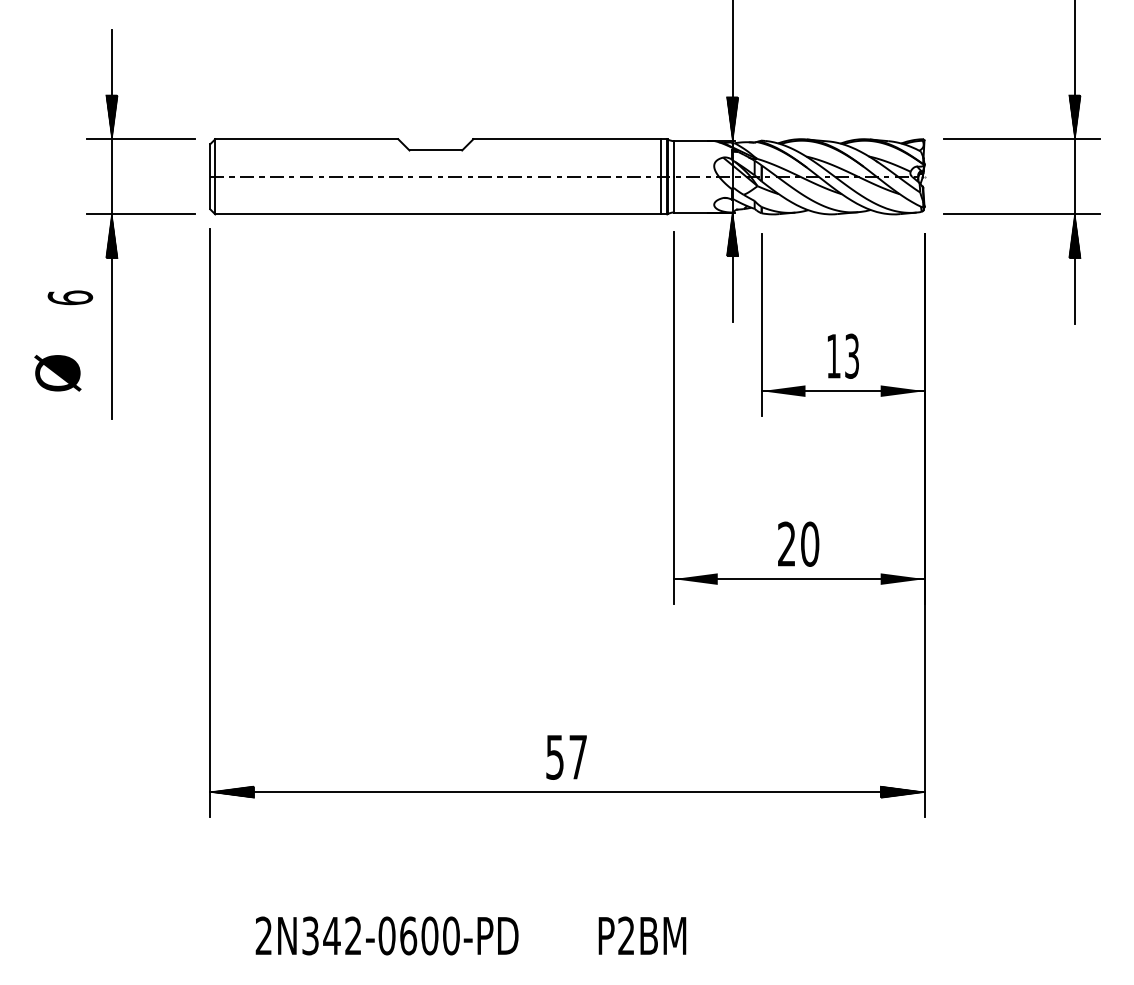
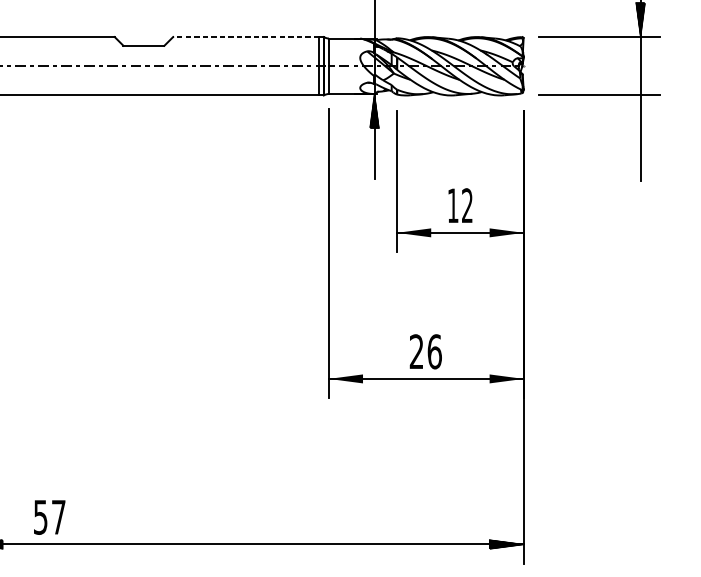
hatch: (732, 118) -> (374, 20), removed
line: (567, 139) -> (246, 37), solid -> dashed
hatch: (1074, 236) -> (640, 112), removed
text: (851, 356) -> (466, 205), 13 -> 12
text: (810, 543) -> (435, 351), 20 -> 26
text: (566, 757) -> (49, 517), moved

